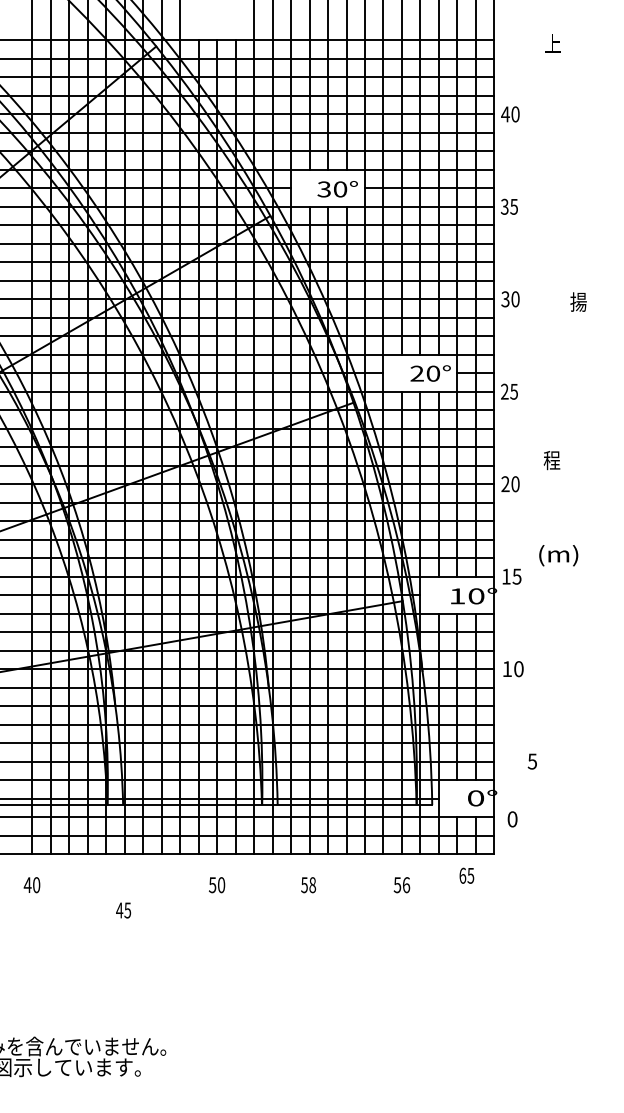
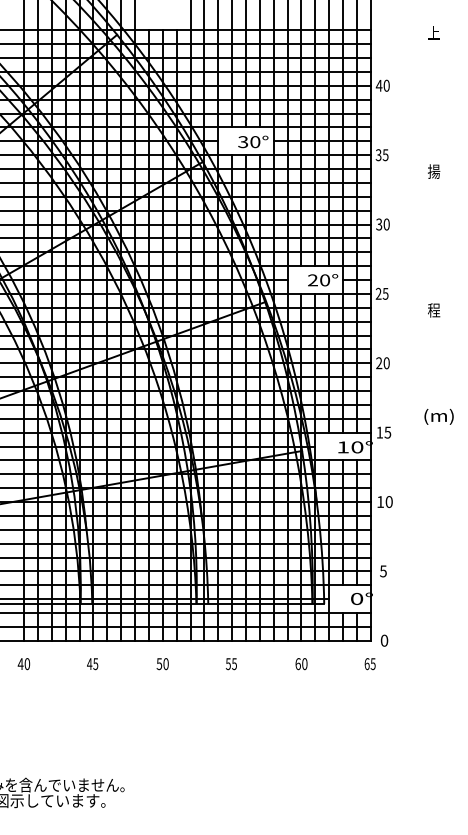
text: (552, 43) -> (433, 32), moved
text: (579, 301) -> (434, 171), moved
text: (552, 460) -> (434, 310), moved
text: (557, 555) -> (438, 416), moved
text: (532, 761) -> (383, 571), moved
text: (512, 819) -> (384, 640), moved
text: (465, 876) -> (369, 664), moved
text: (312, 884) -> (234, 663), 58 -> 55
text: (401, 885) -> (301, 664), 56 -> 60
text: (123, 911) -> (92, 664), moved

